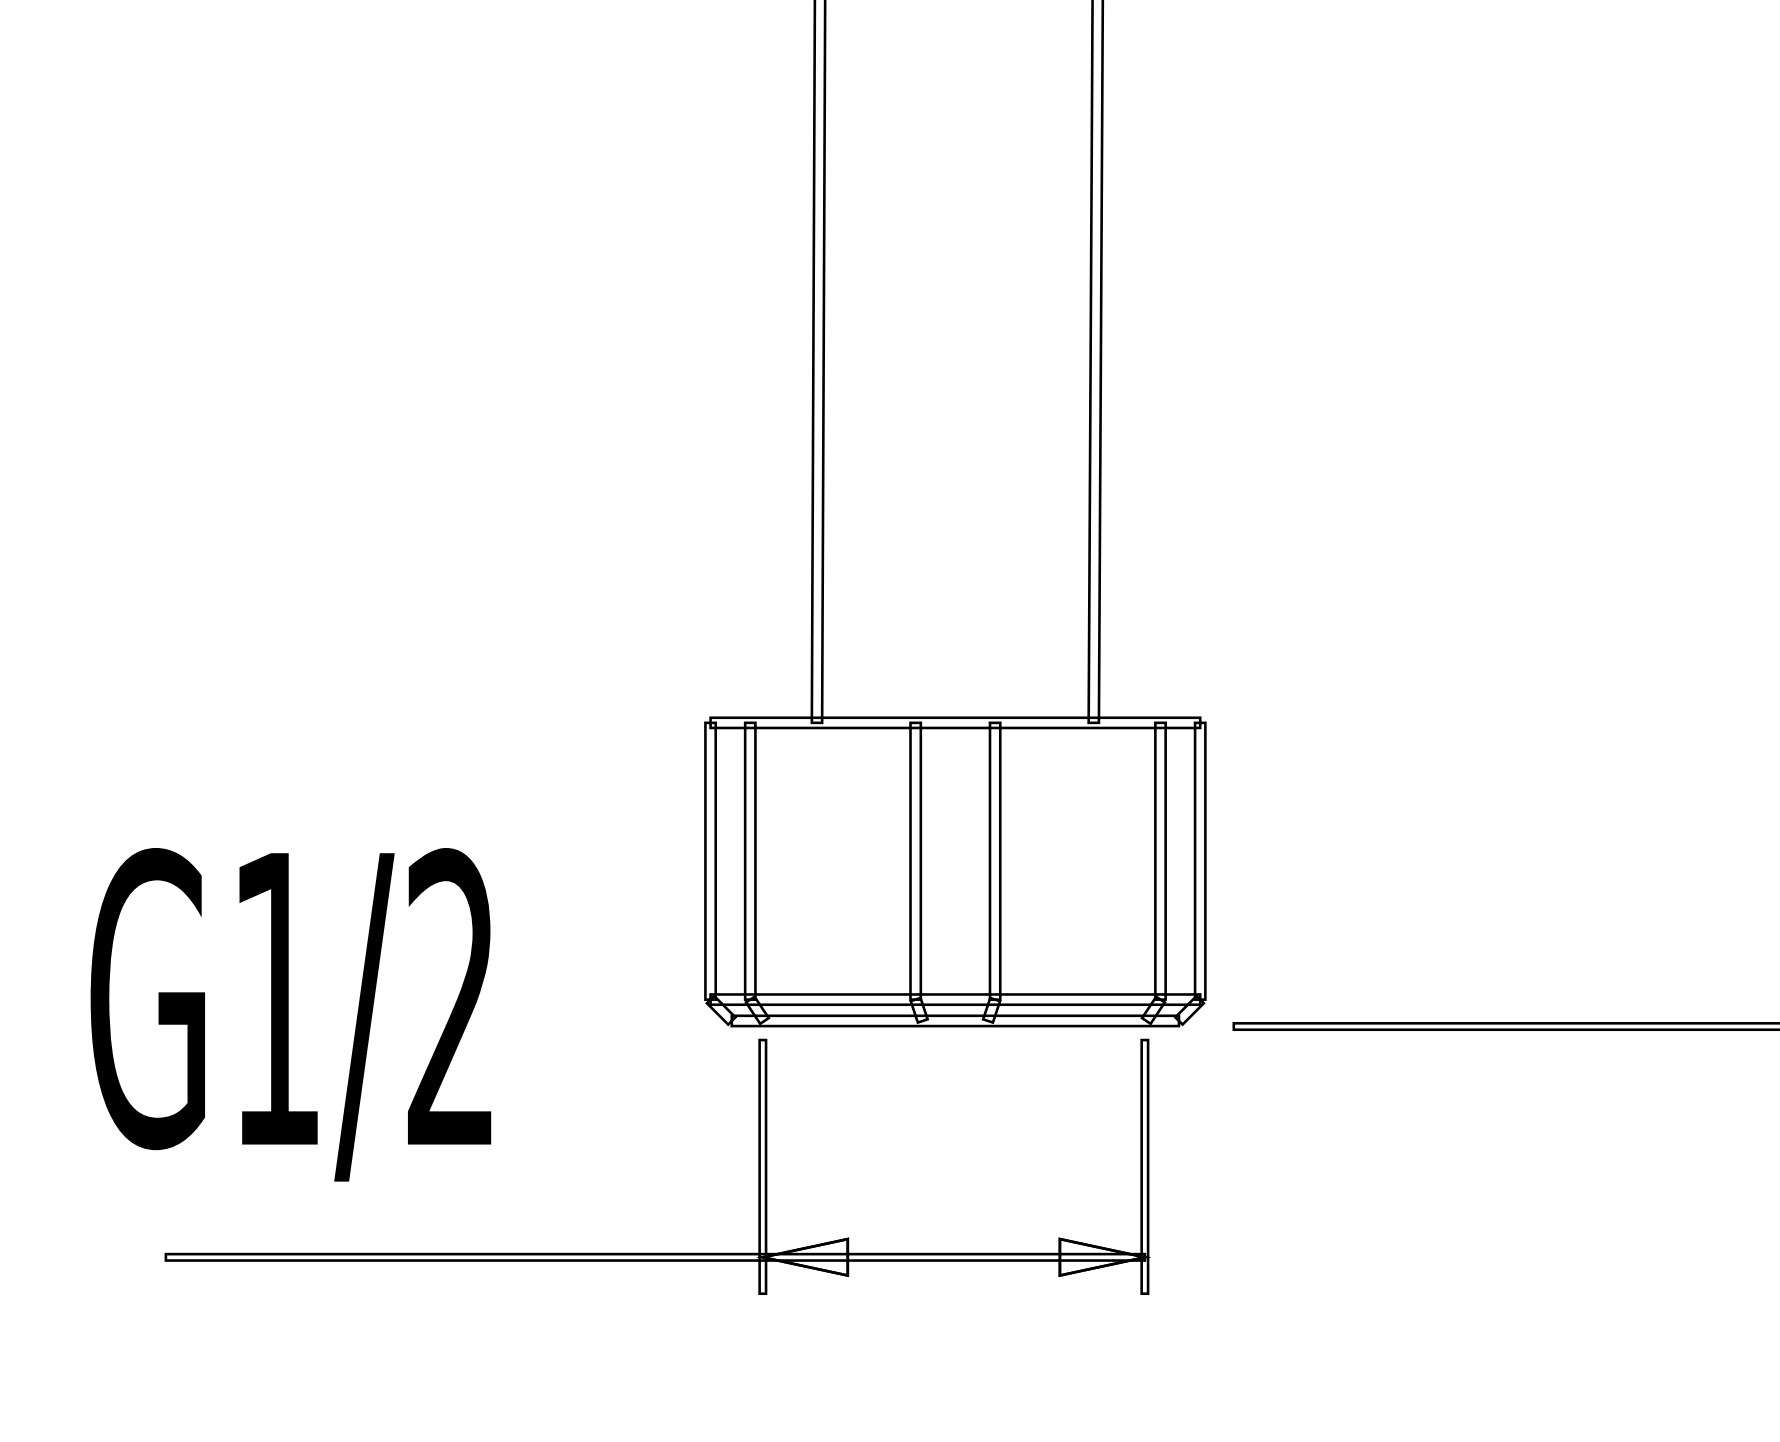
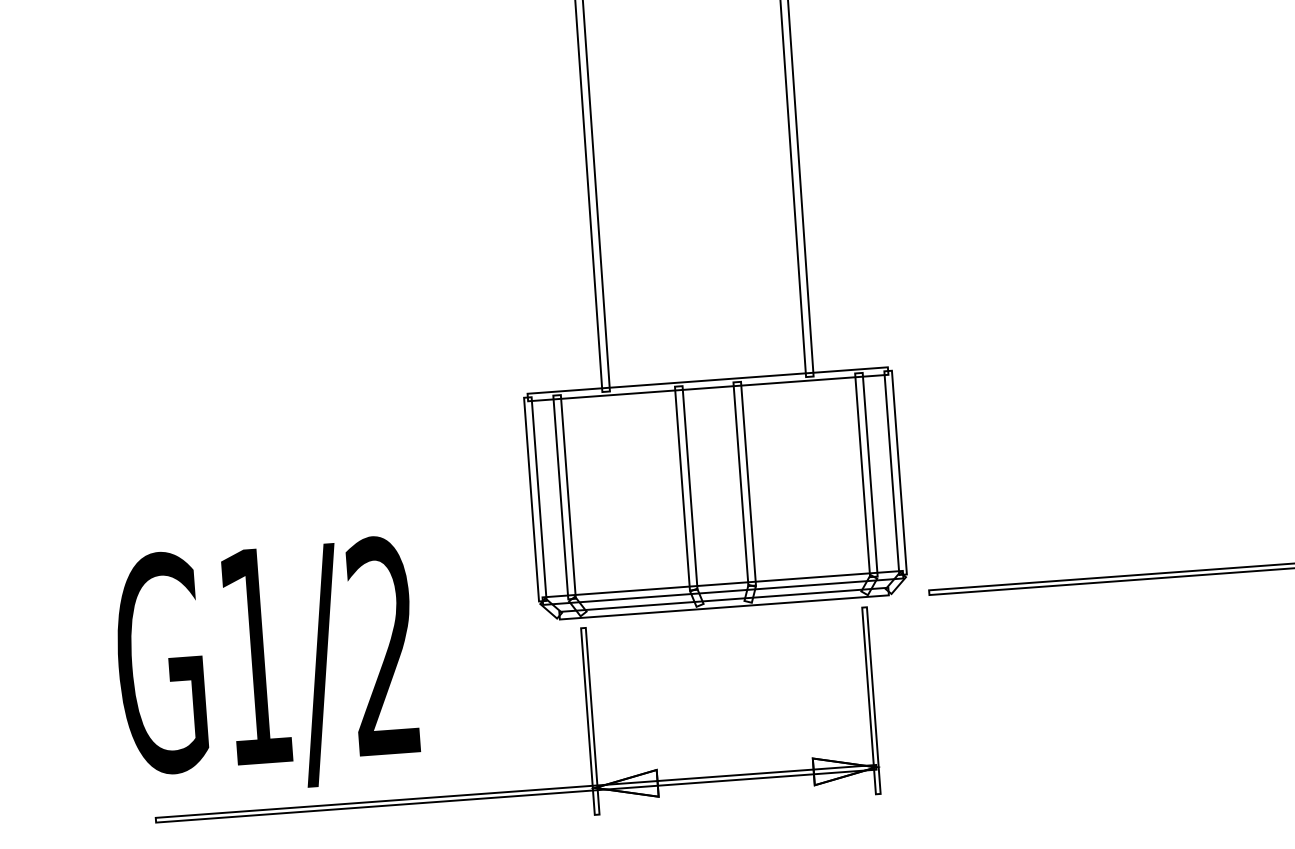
text: (290, 1014) -> (266, 667), moved

